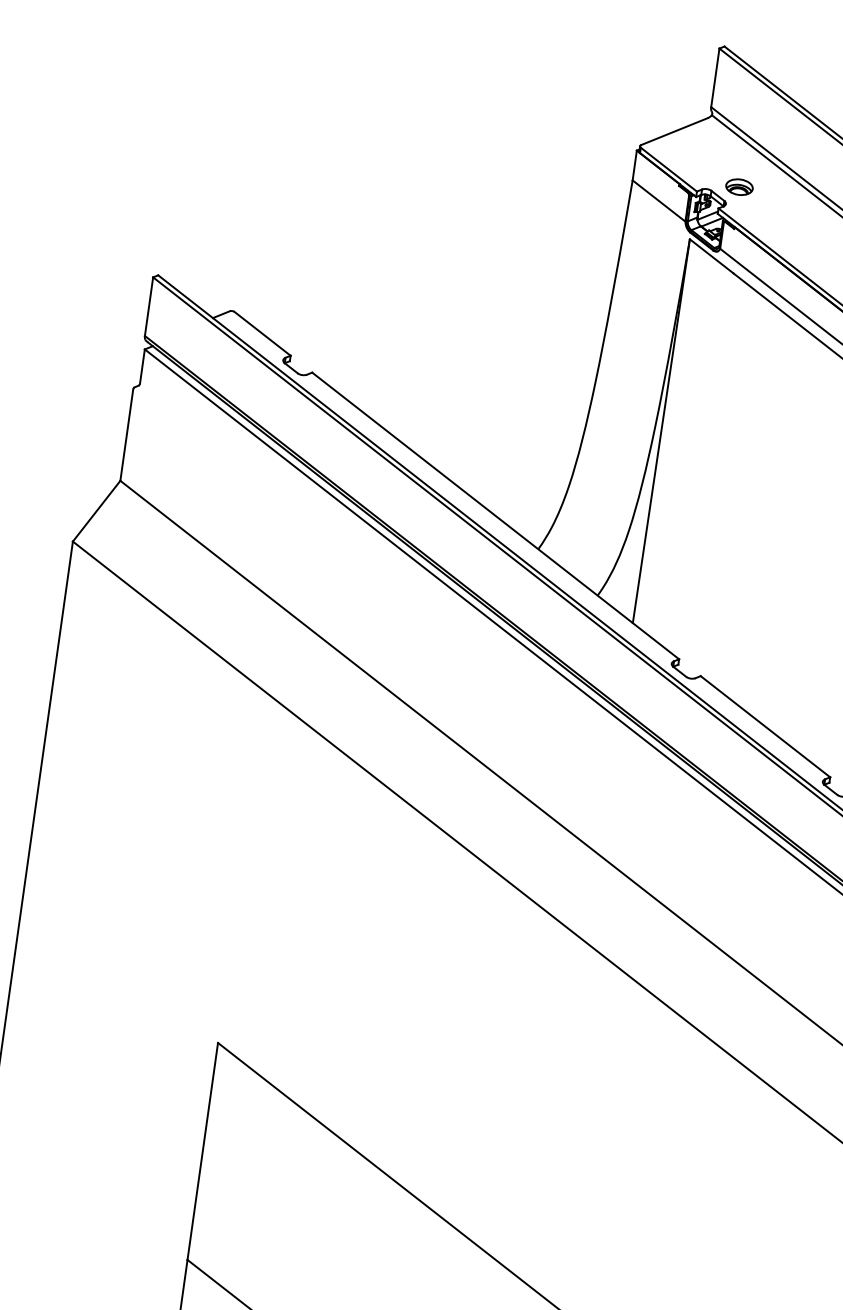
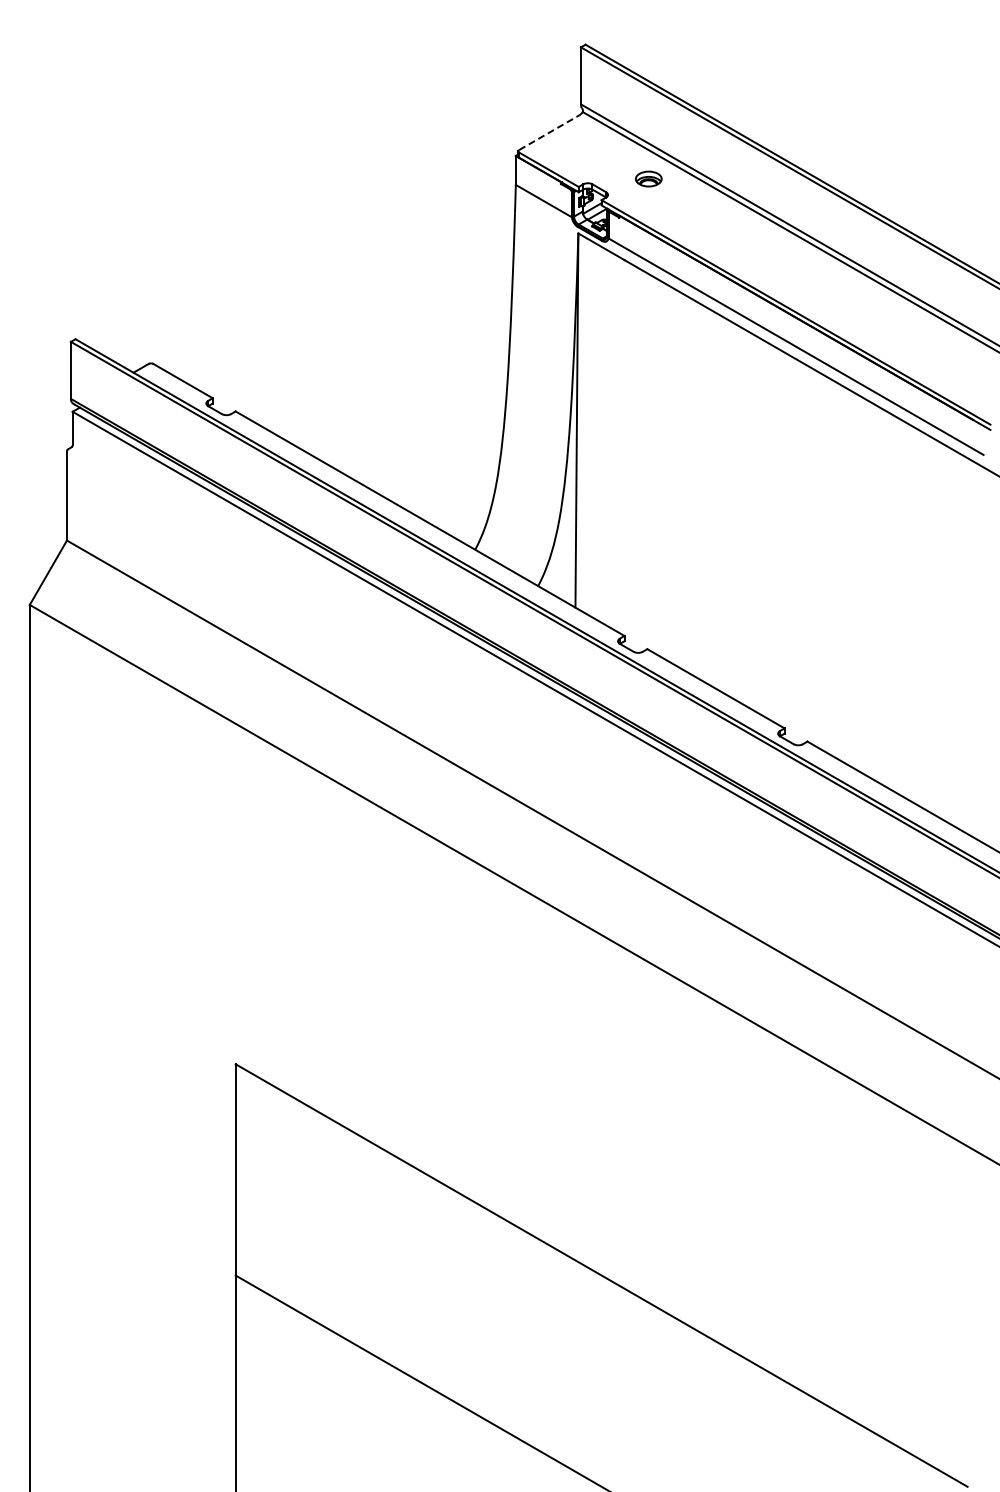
line: (674, 131) -> (549, 132), solid -> dashed
part: (739, 186) -> (648, 178), moved

